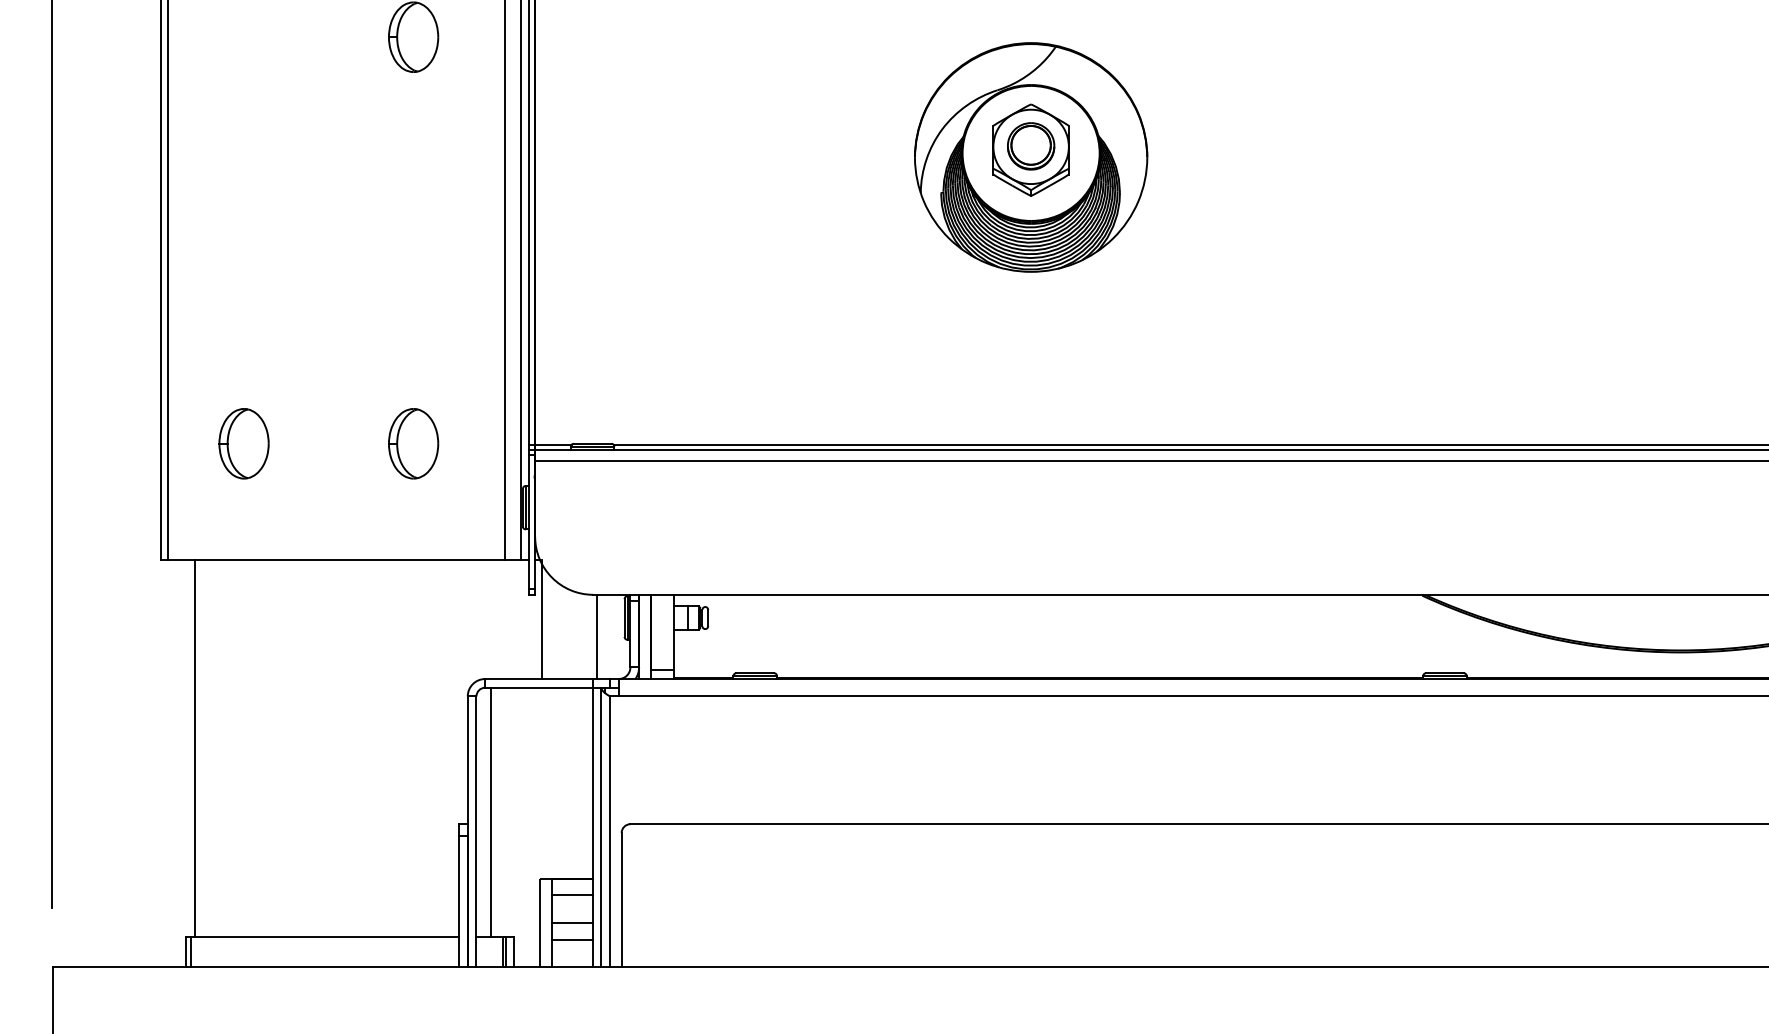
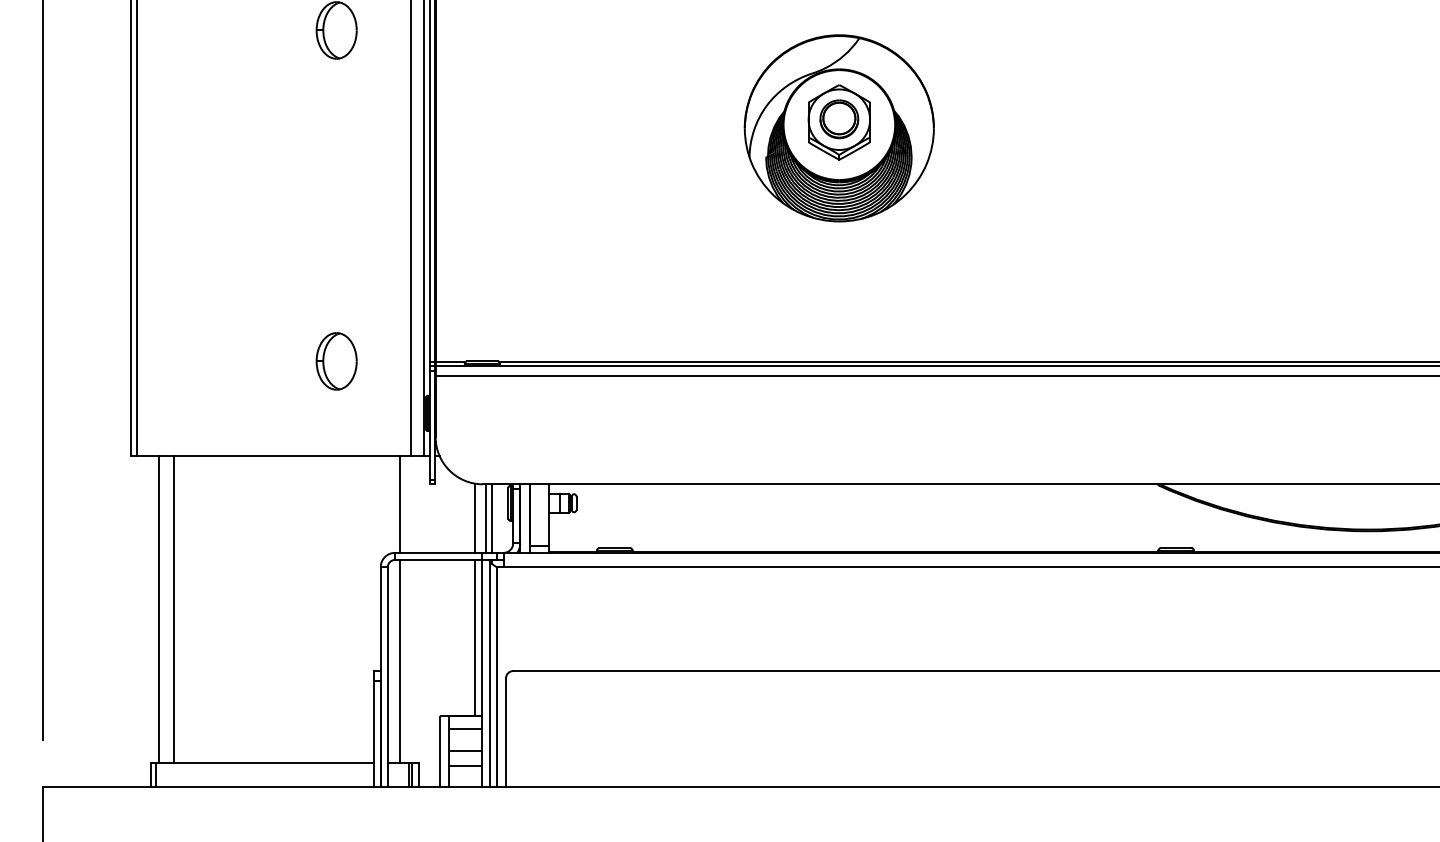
part: (243, 443) -> (198, 361), removed
line: (542, 618) -> (400, 503), moved
line: (582, 635) -> (474, 517), added
line: (605, 636) -> (492, 518), added
line: (214, 748) -> (174, 609), added
line: (582, 782) -> (474, 637), added

